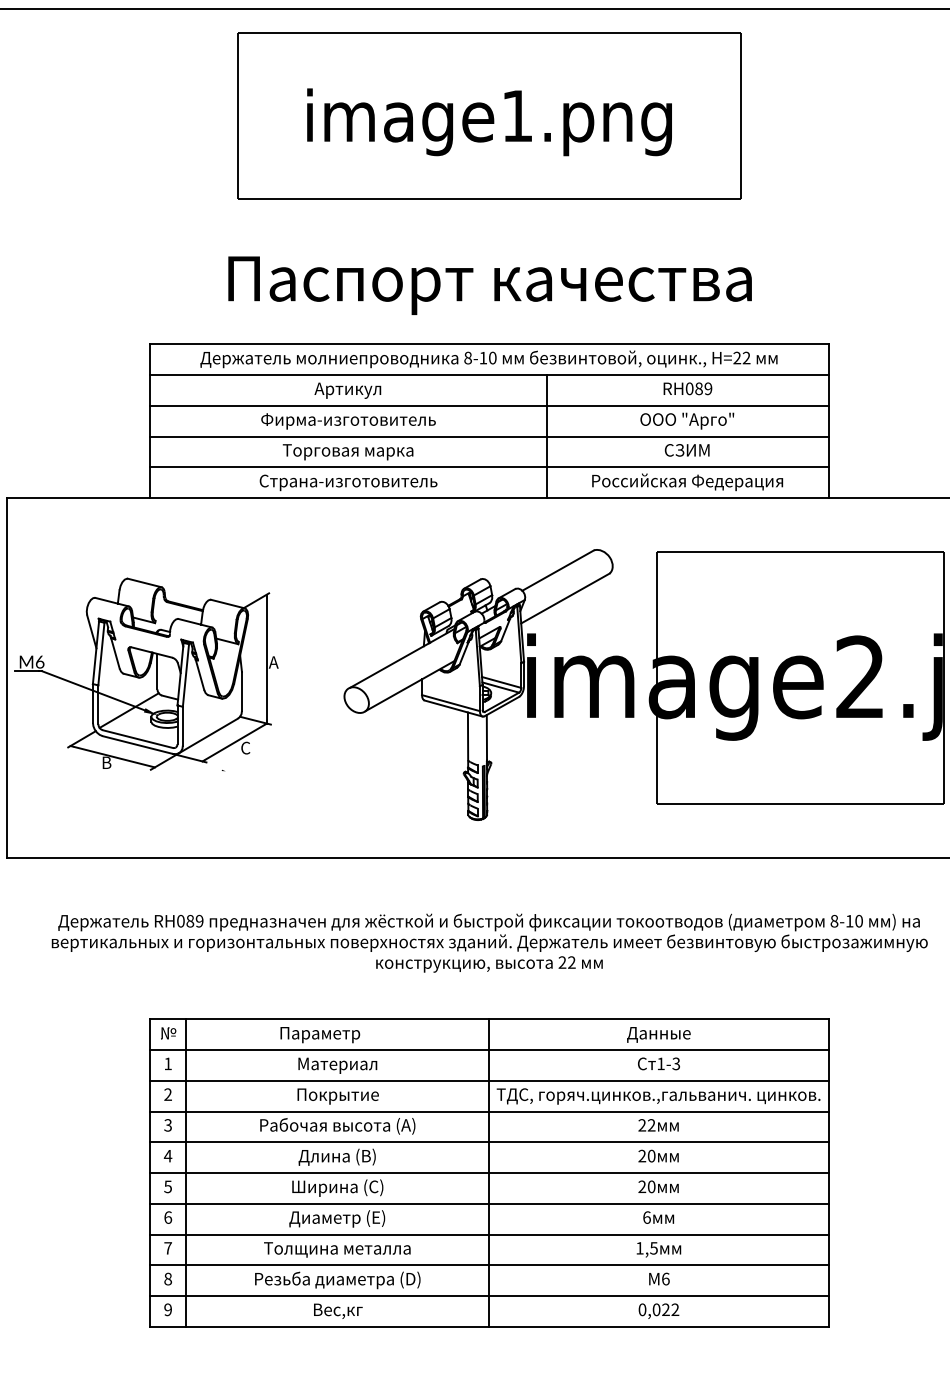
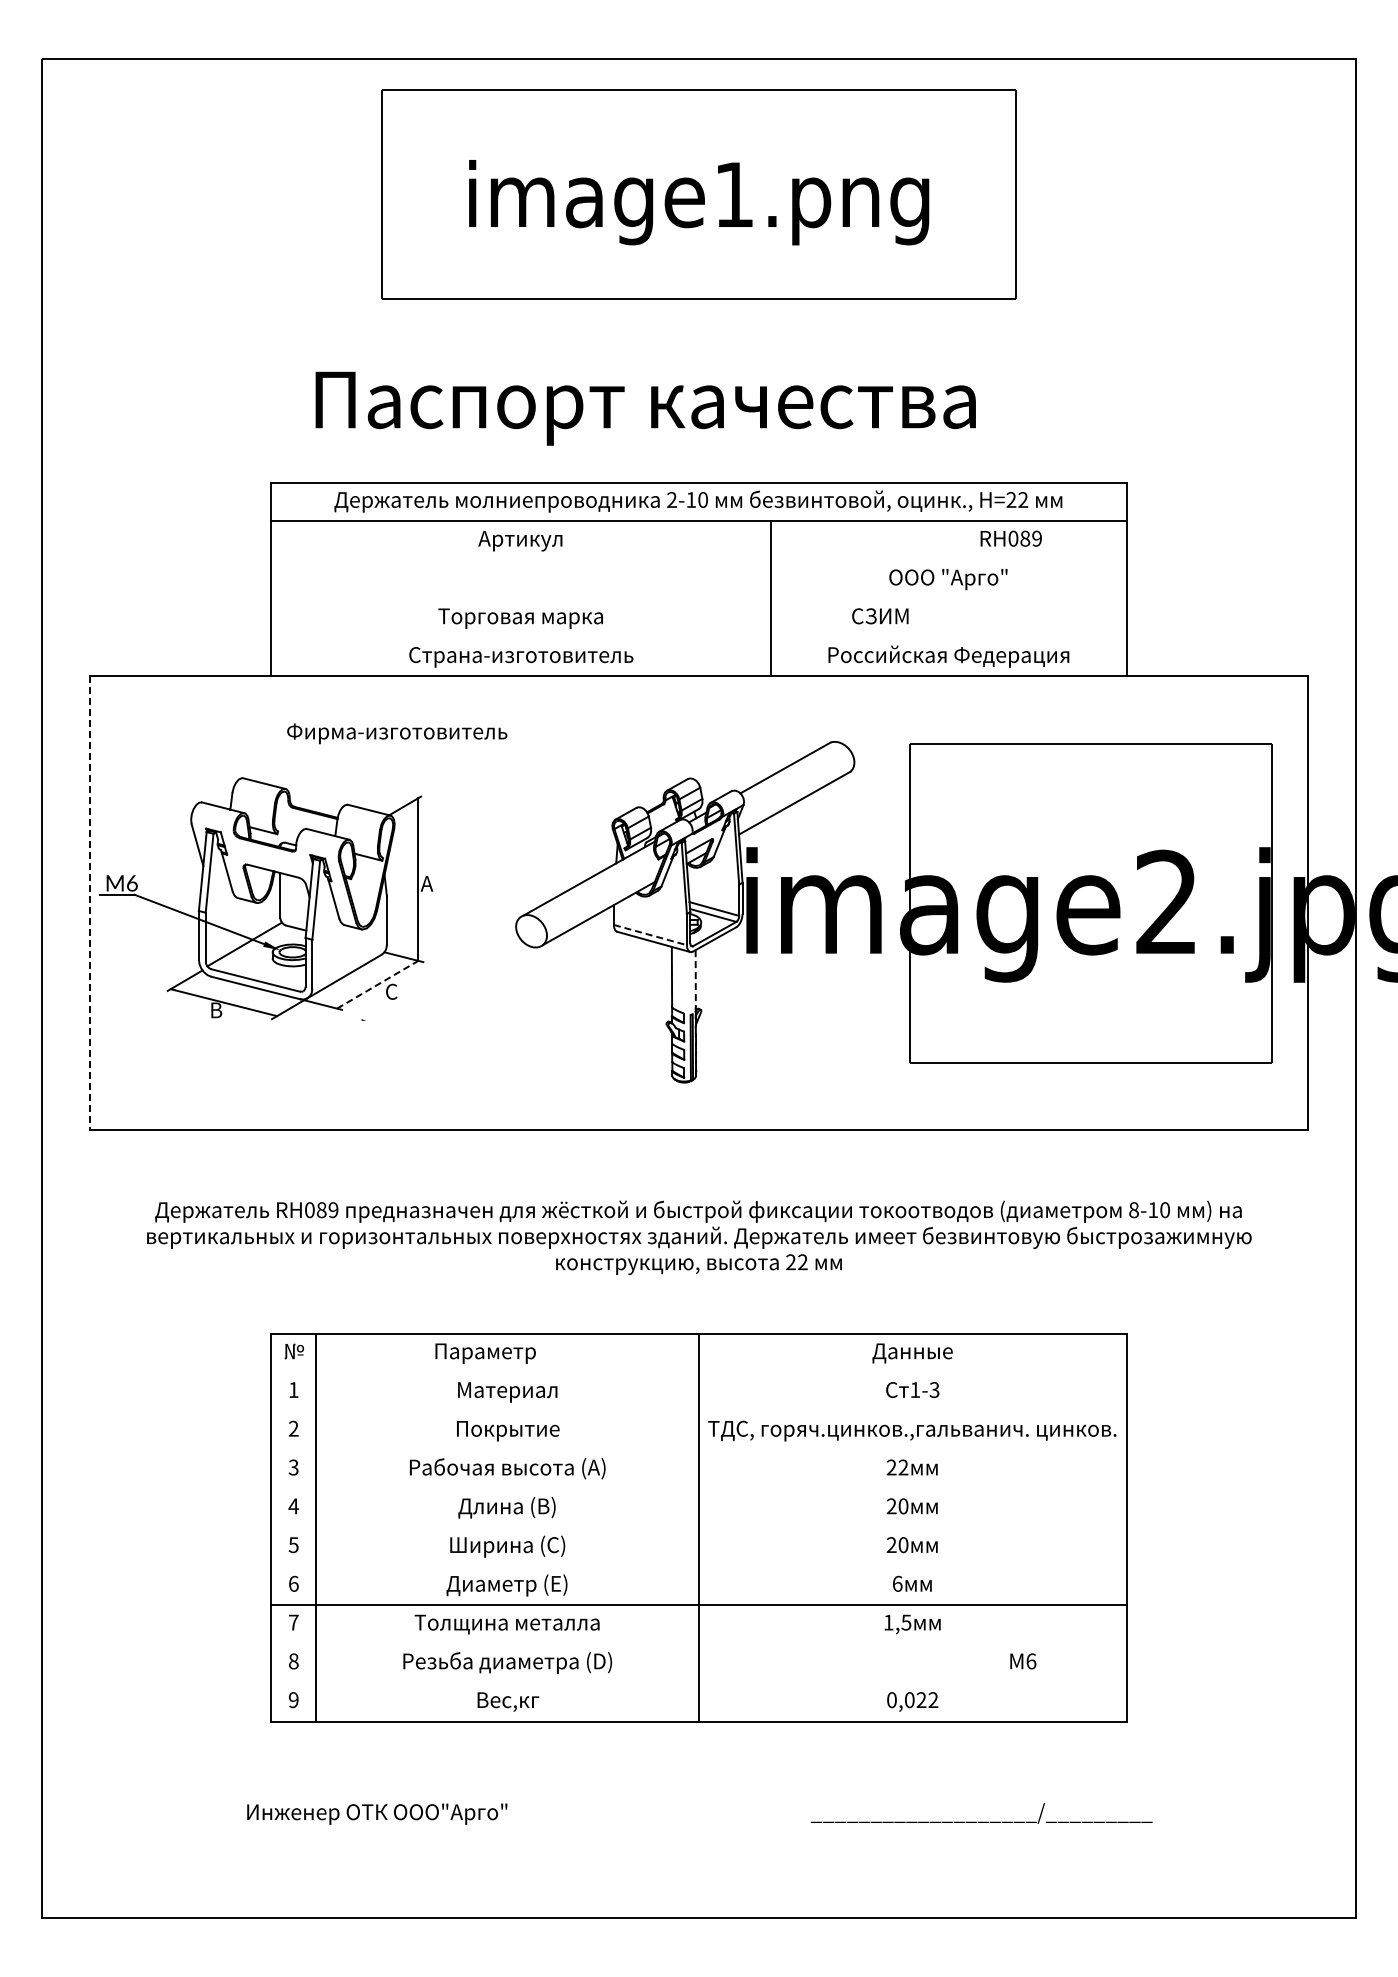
text: (489, 285) -> (645, 408), moved
text: (467, 357) -> (671, 499), 8-10 -> 2-10
text: (687, 388) -> (1010, 538), moved
line: (489, 406) -> (698, 560), removed
text: (348, 421) -> (397, 733), moved
line: (489, 436) -> (698, 598), removed
text: (687, 450) -> (880, 616), moved
line: (489, 467) -> (698, 637), removed
line: (6, 678) -> (89, 903), solid -> dashed
line: (451, 703) -> (650, 935), solid -> dashed
line: (486, 738) -> (695, 979), solid -> dashed
line: (235, 742) -> (378, 984), solid -> dashed
line: (489, 1050) -> (698, 1372), removed
line: (489, 1080) -> (698, 1411), removed
line: (489, 1111) -> (698, 1450), removed
line: (489, 1142) -> (698, 1489), removed
line: (489, 1172) -> (698, 1527), removed
line: (489, 1203) -> (698, 1566), removed
line: (489, 1265) -> (698, 1644), removed
text: (659, 1279) -> (1023, 1661), moved
line: (489, 1295) -> (698, 1682), removed

